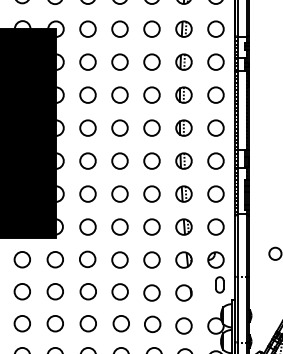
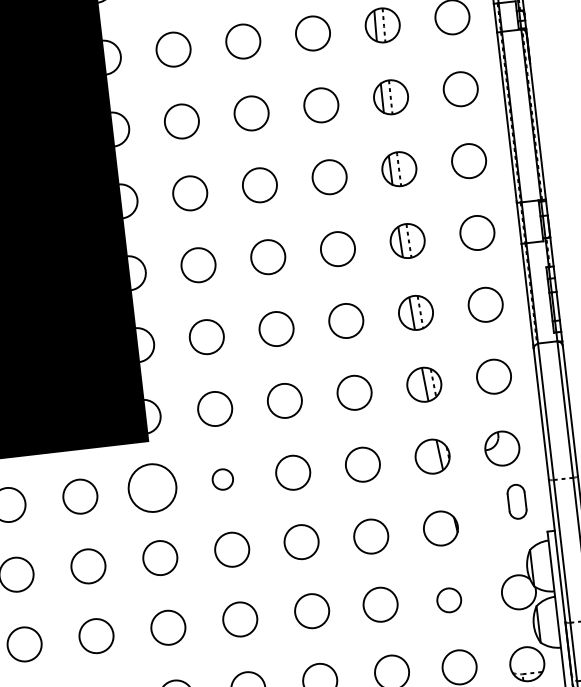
circle: (54, 259) -> (150, 488), size x1.4
circle: (87, 259) -> (222, 479), size x0.6
circle: (183, 325) -> (448, 599), size x0.7

